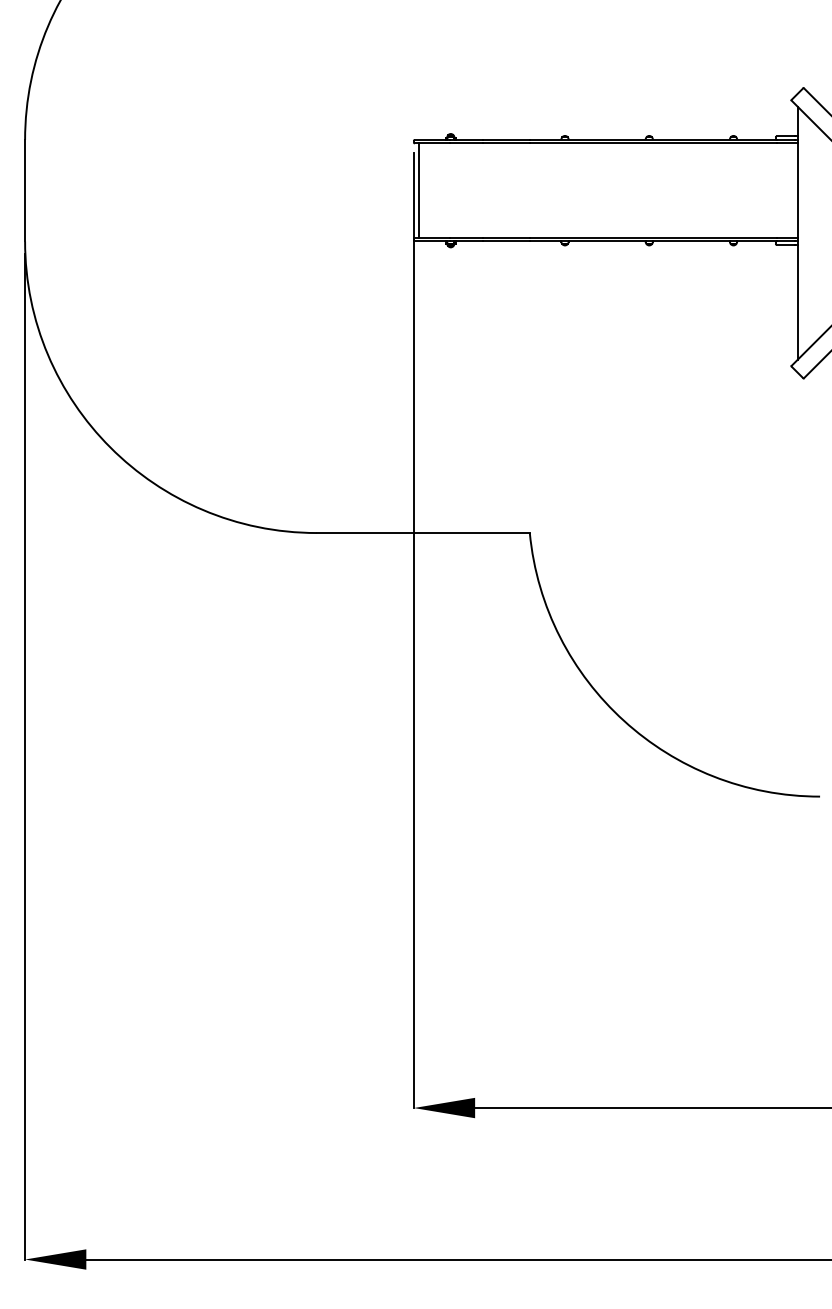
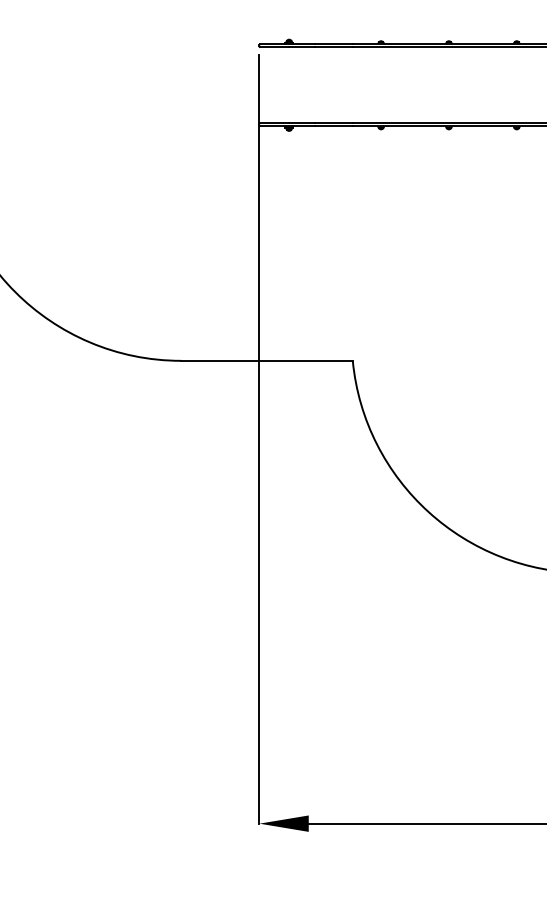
line: (419, 190) -> (263, 85), removed

